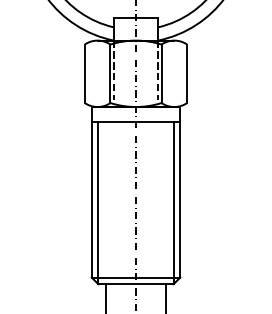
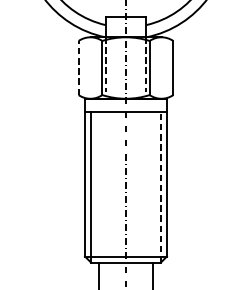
line: (84, 73) -> (78, 67), solid -> dashed
line: (173, 202) -> (160, 187), solid -> dashed

